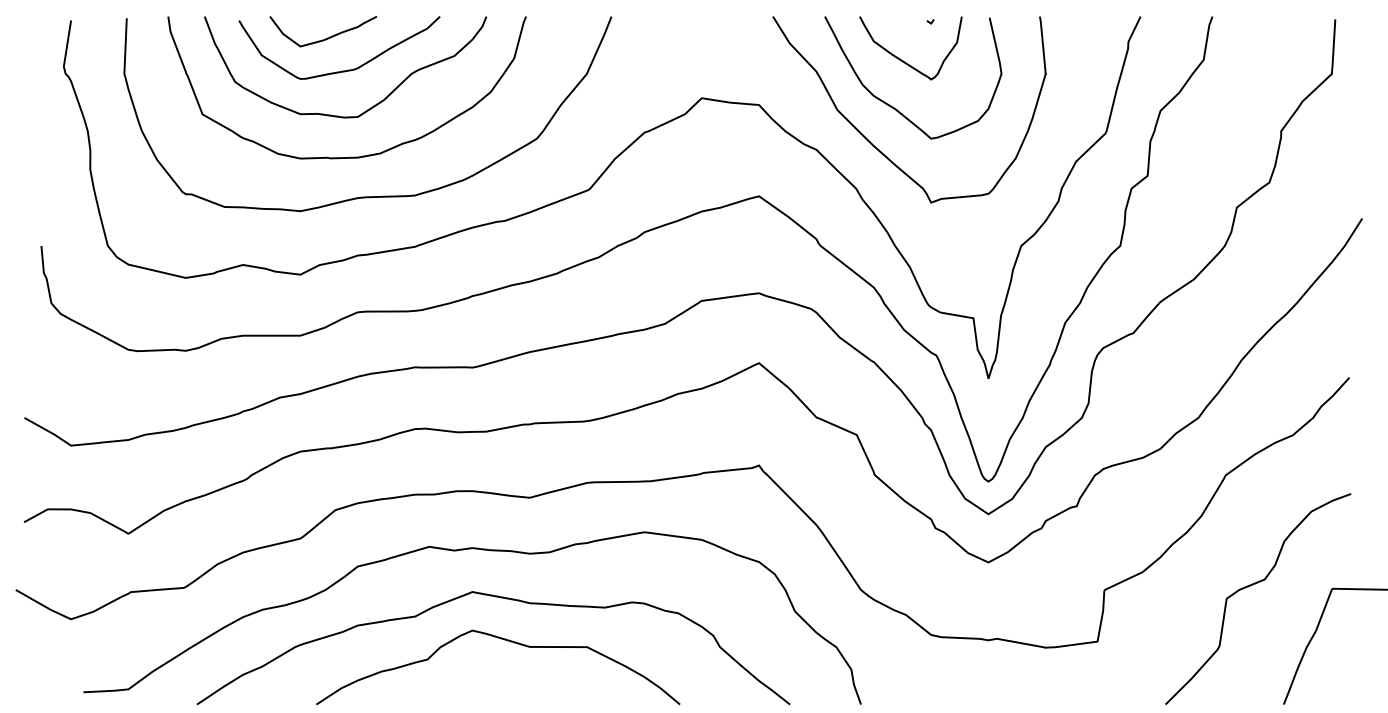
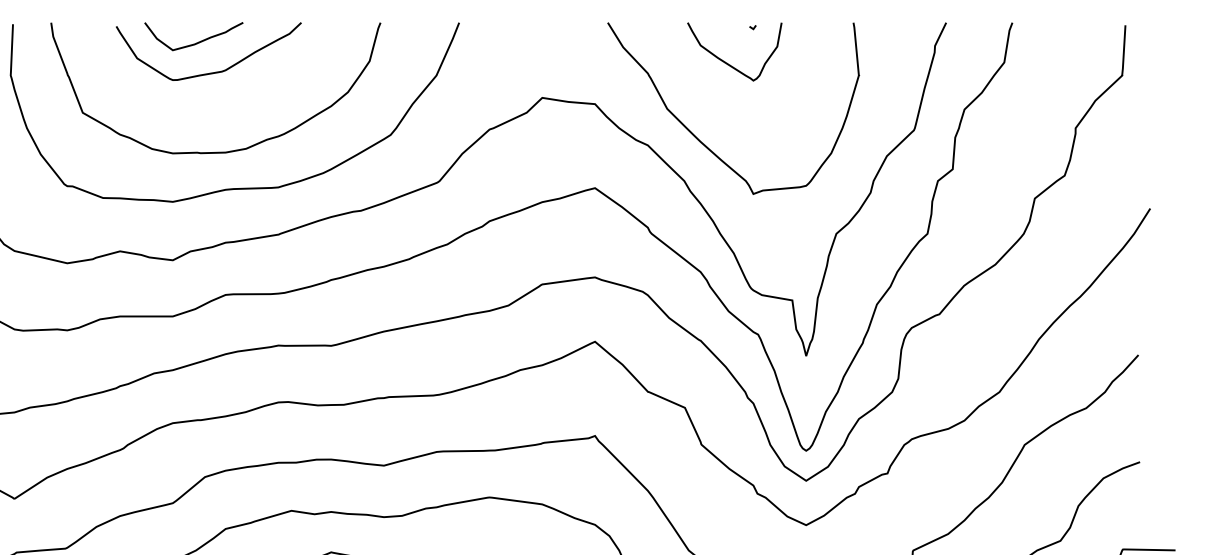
curve: (370, 107) -> (237, 106), removed
curve: (896, 108) -> (721, 107), removed

